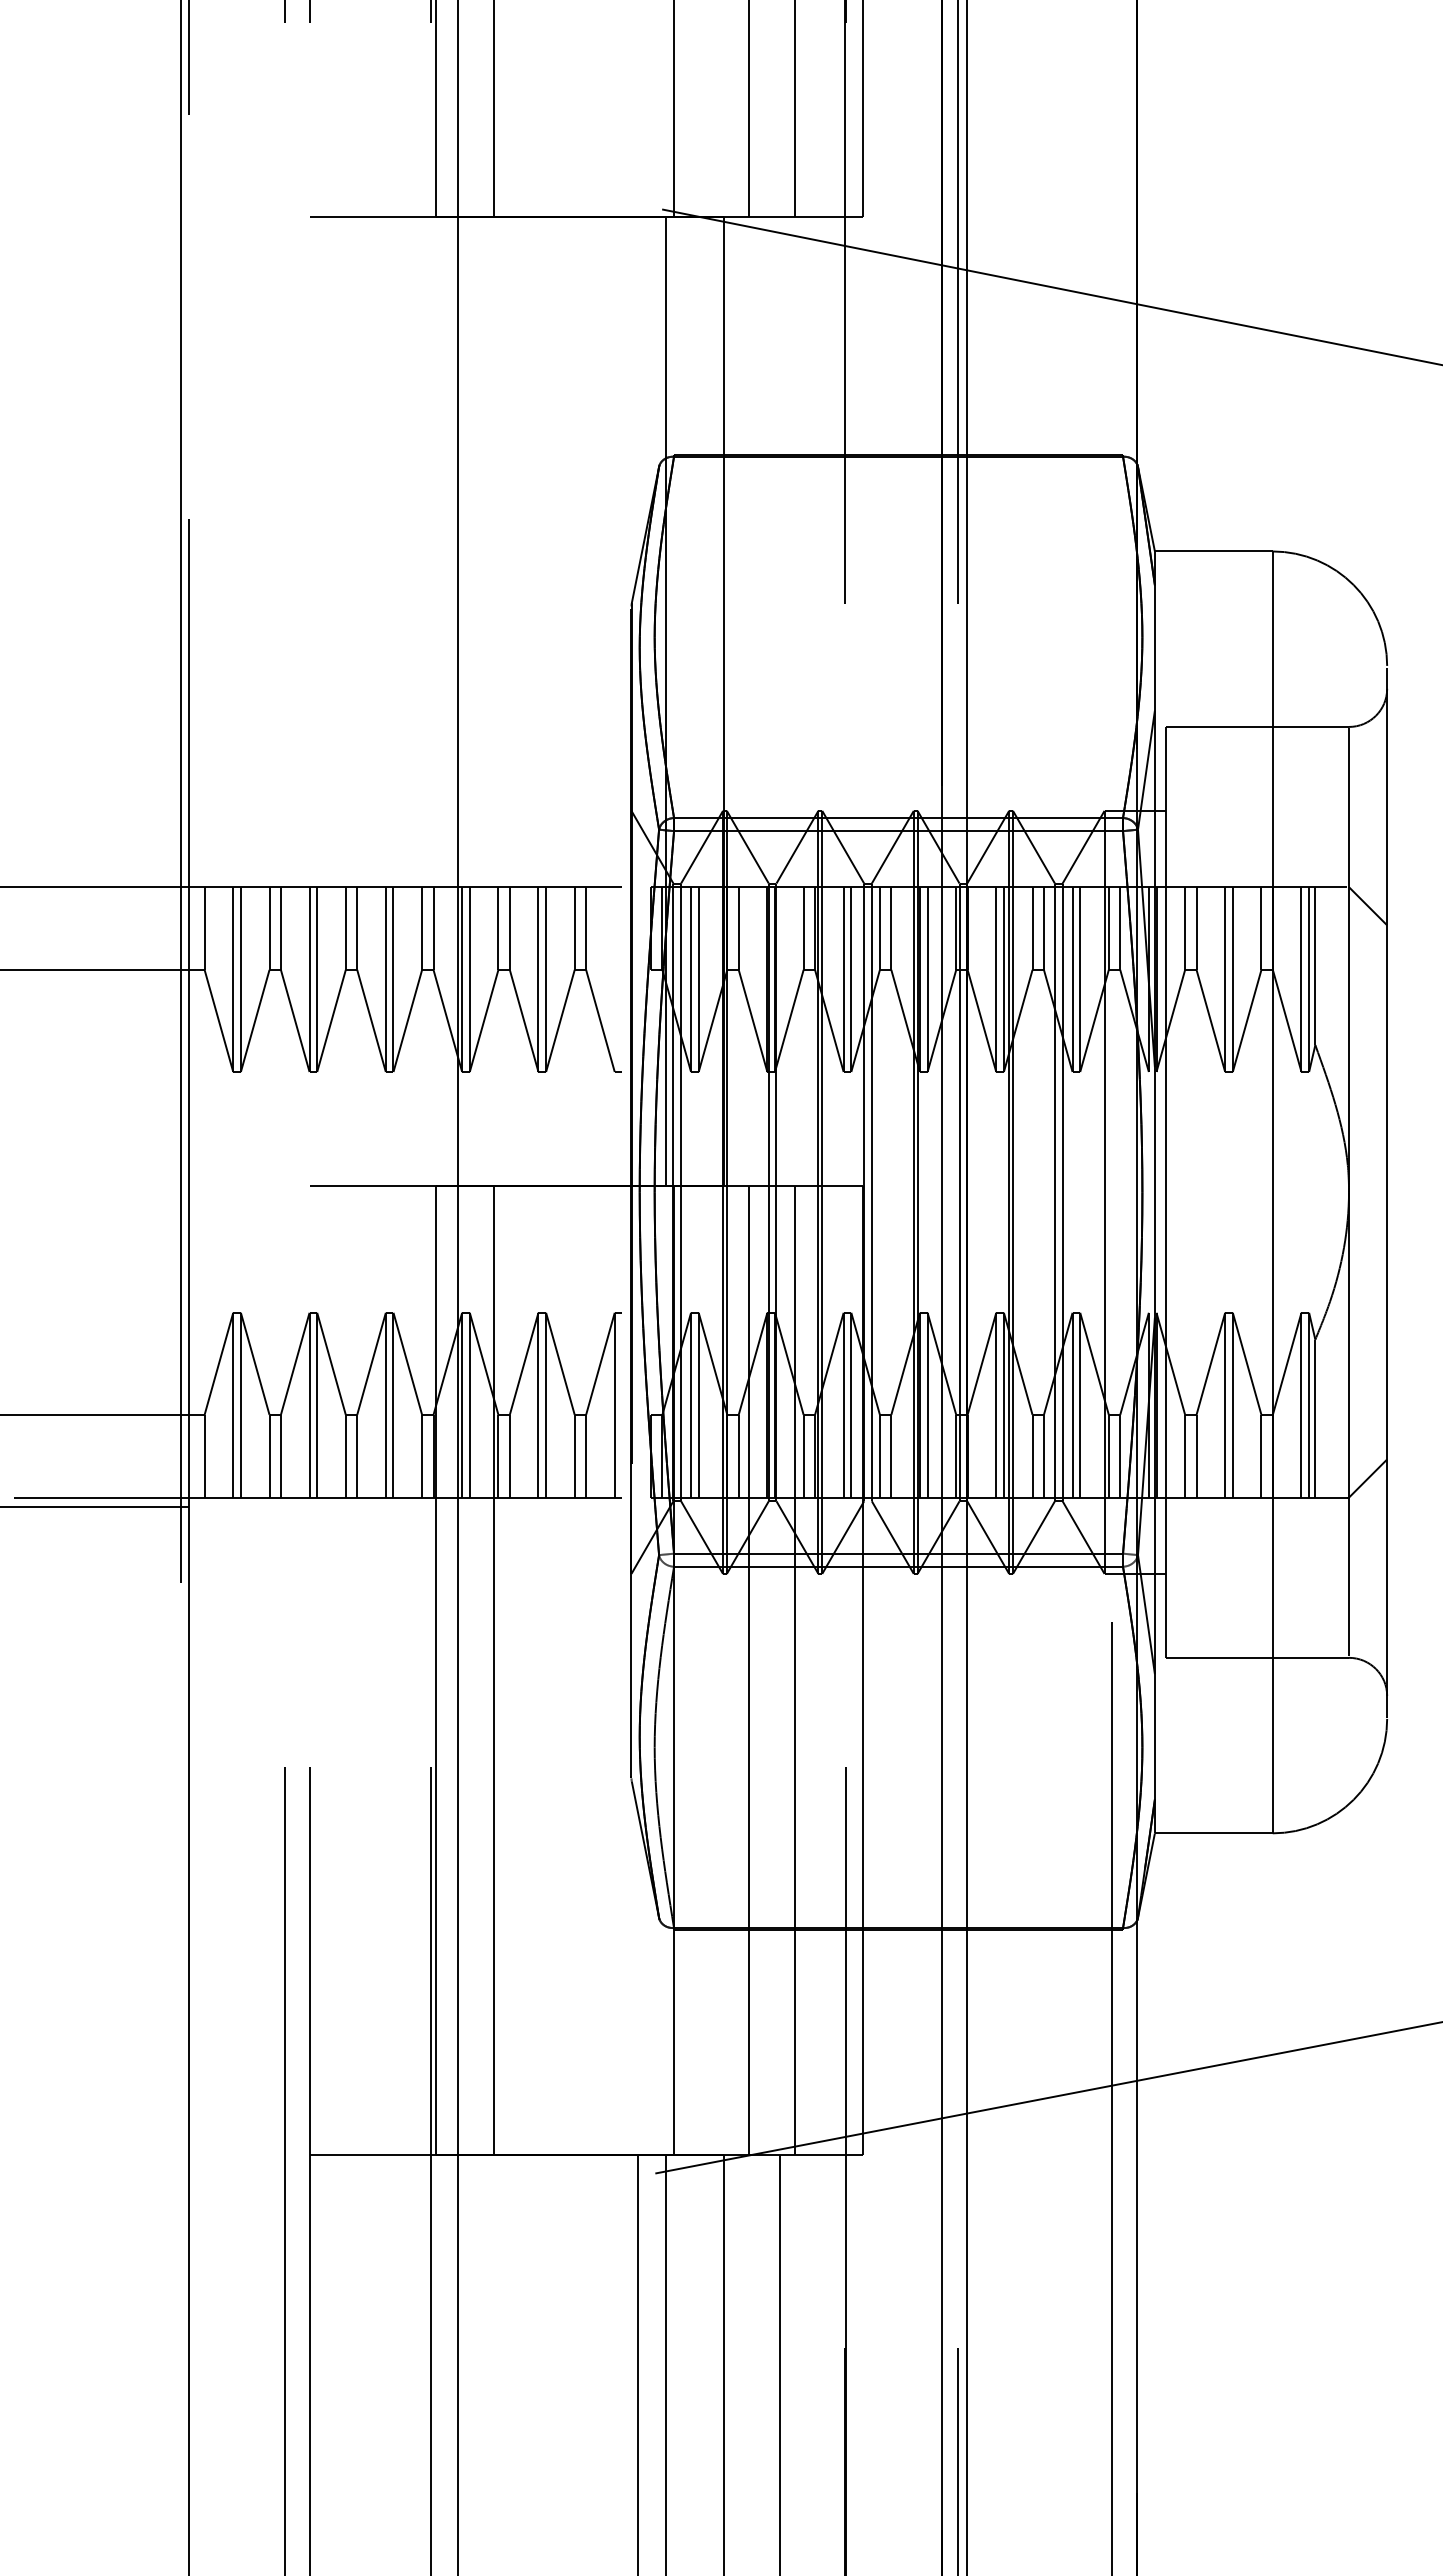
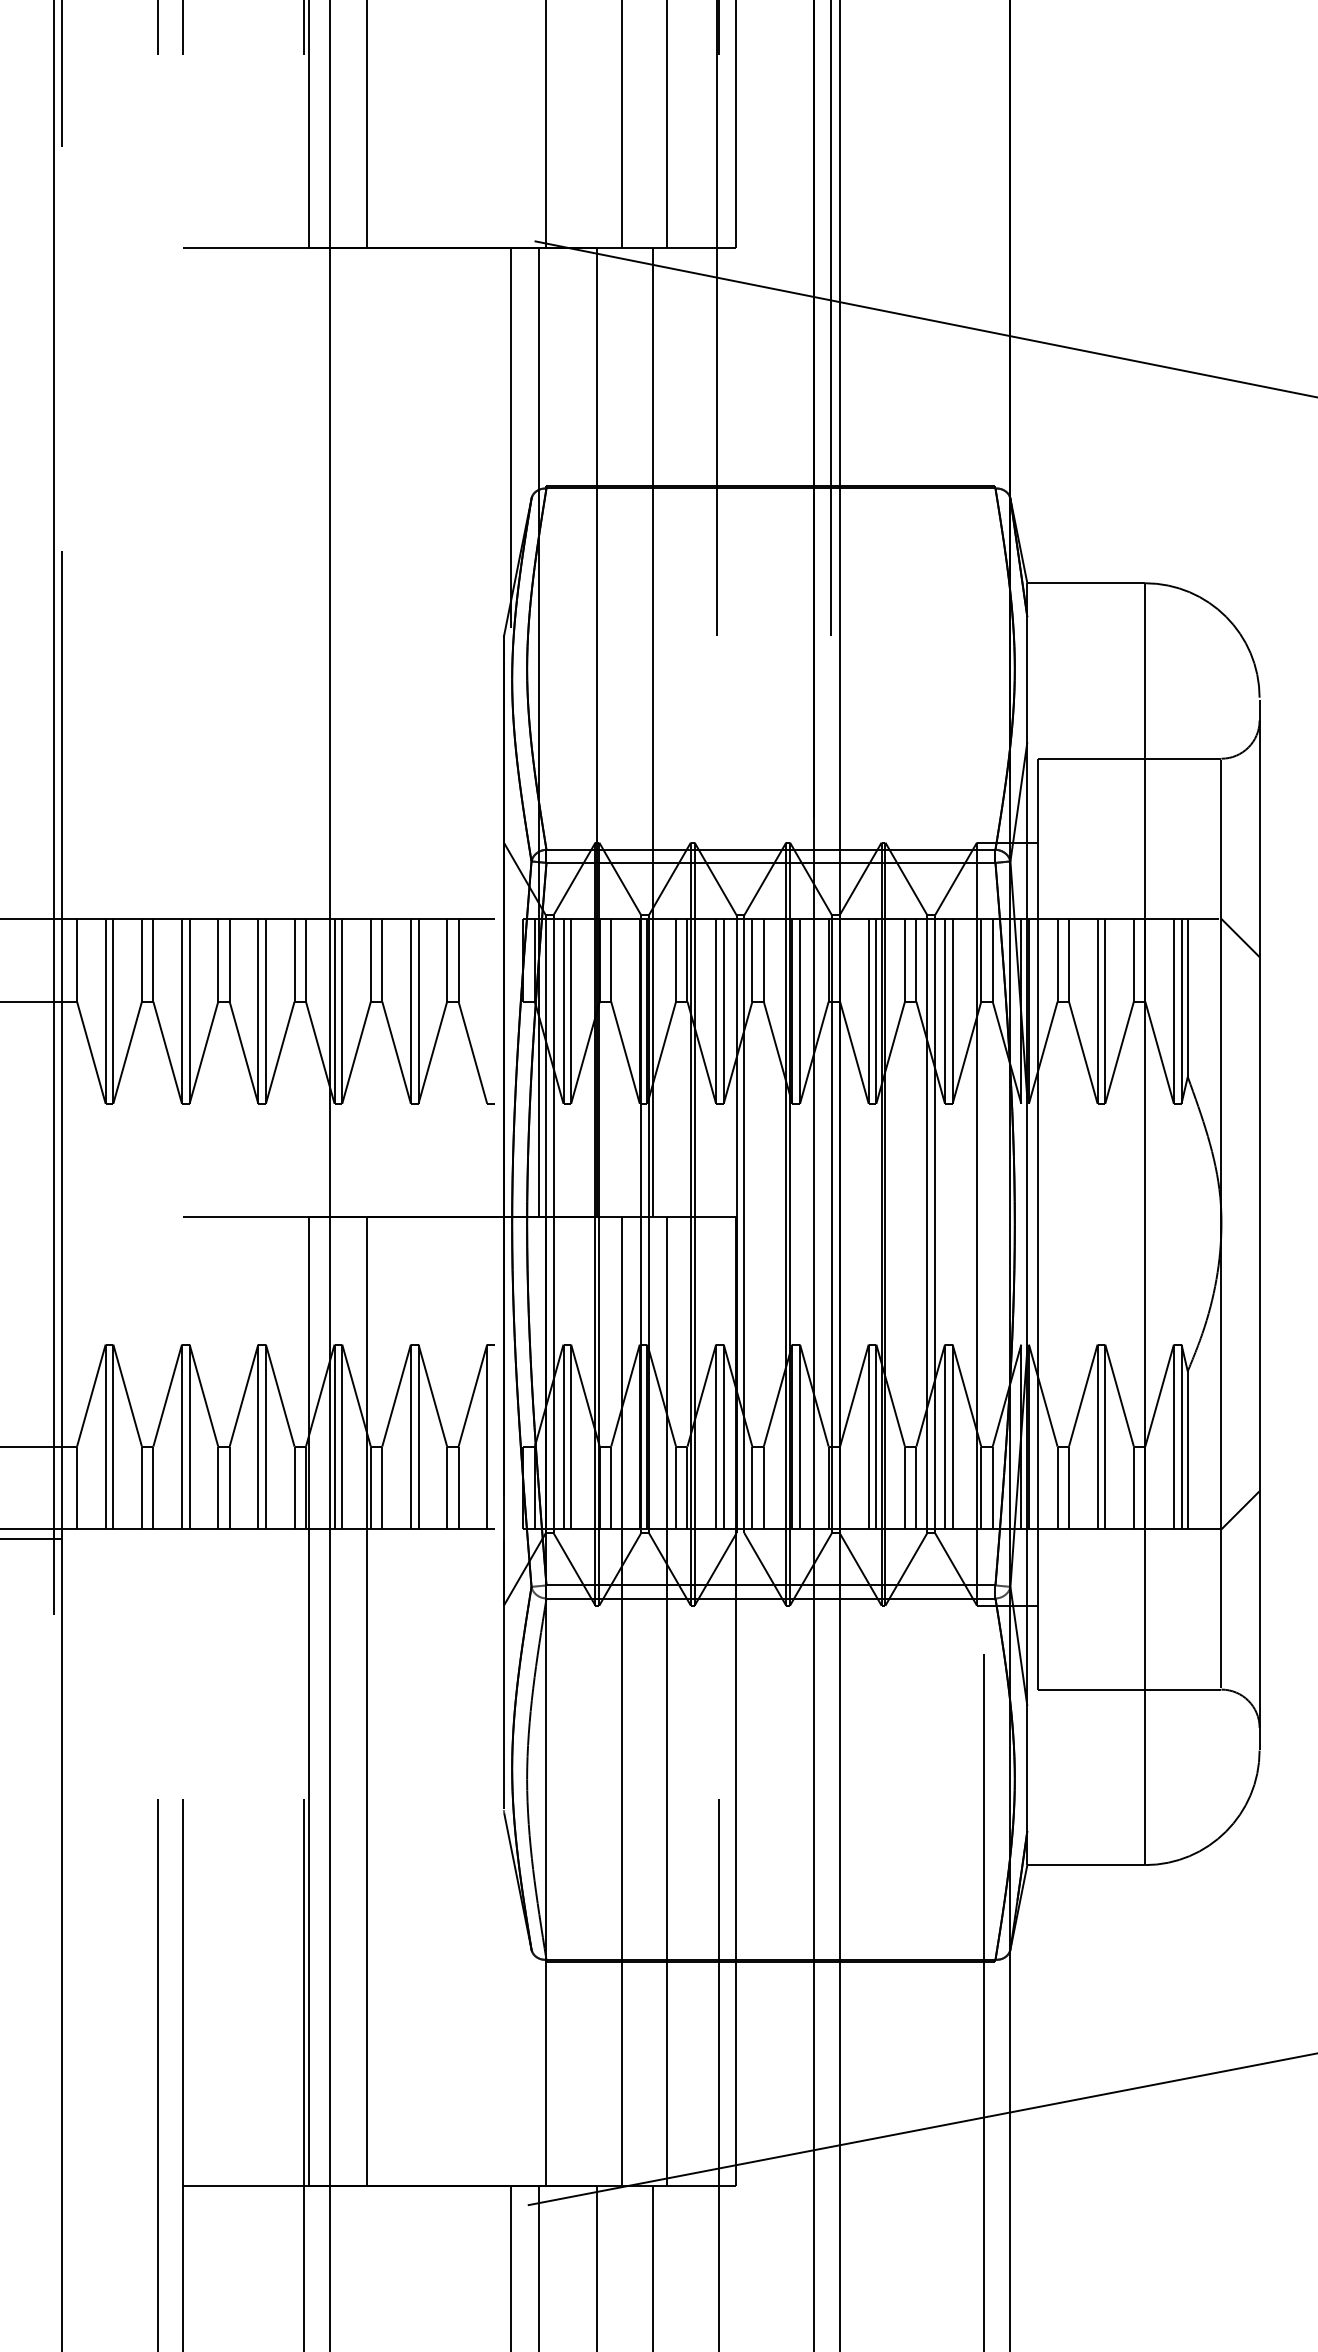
line: (638, 405) -> (510, 437), added
line: (780, 700) -> (652, 732), added

